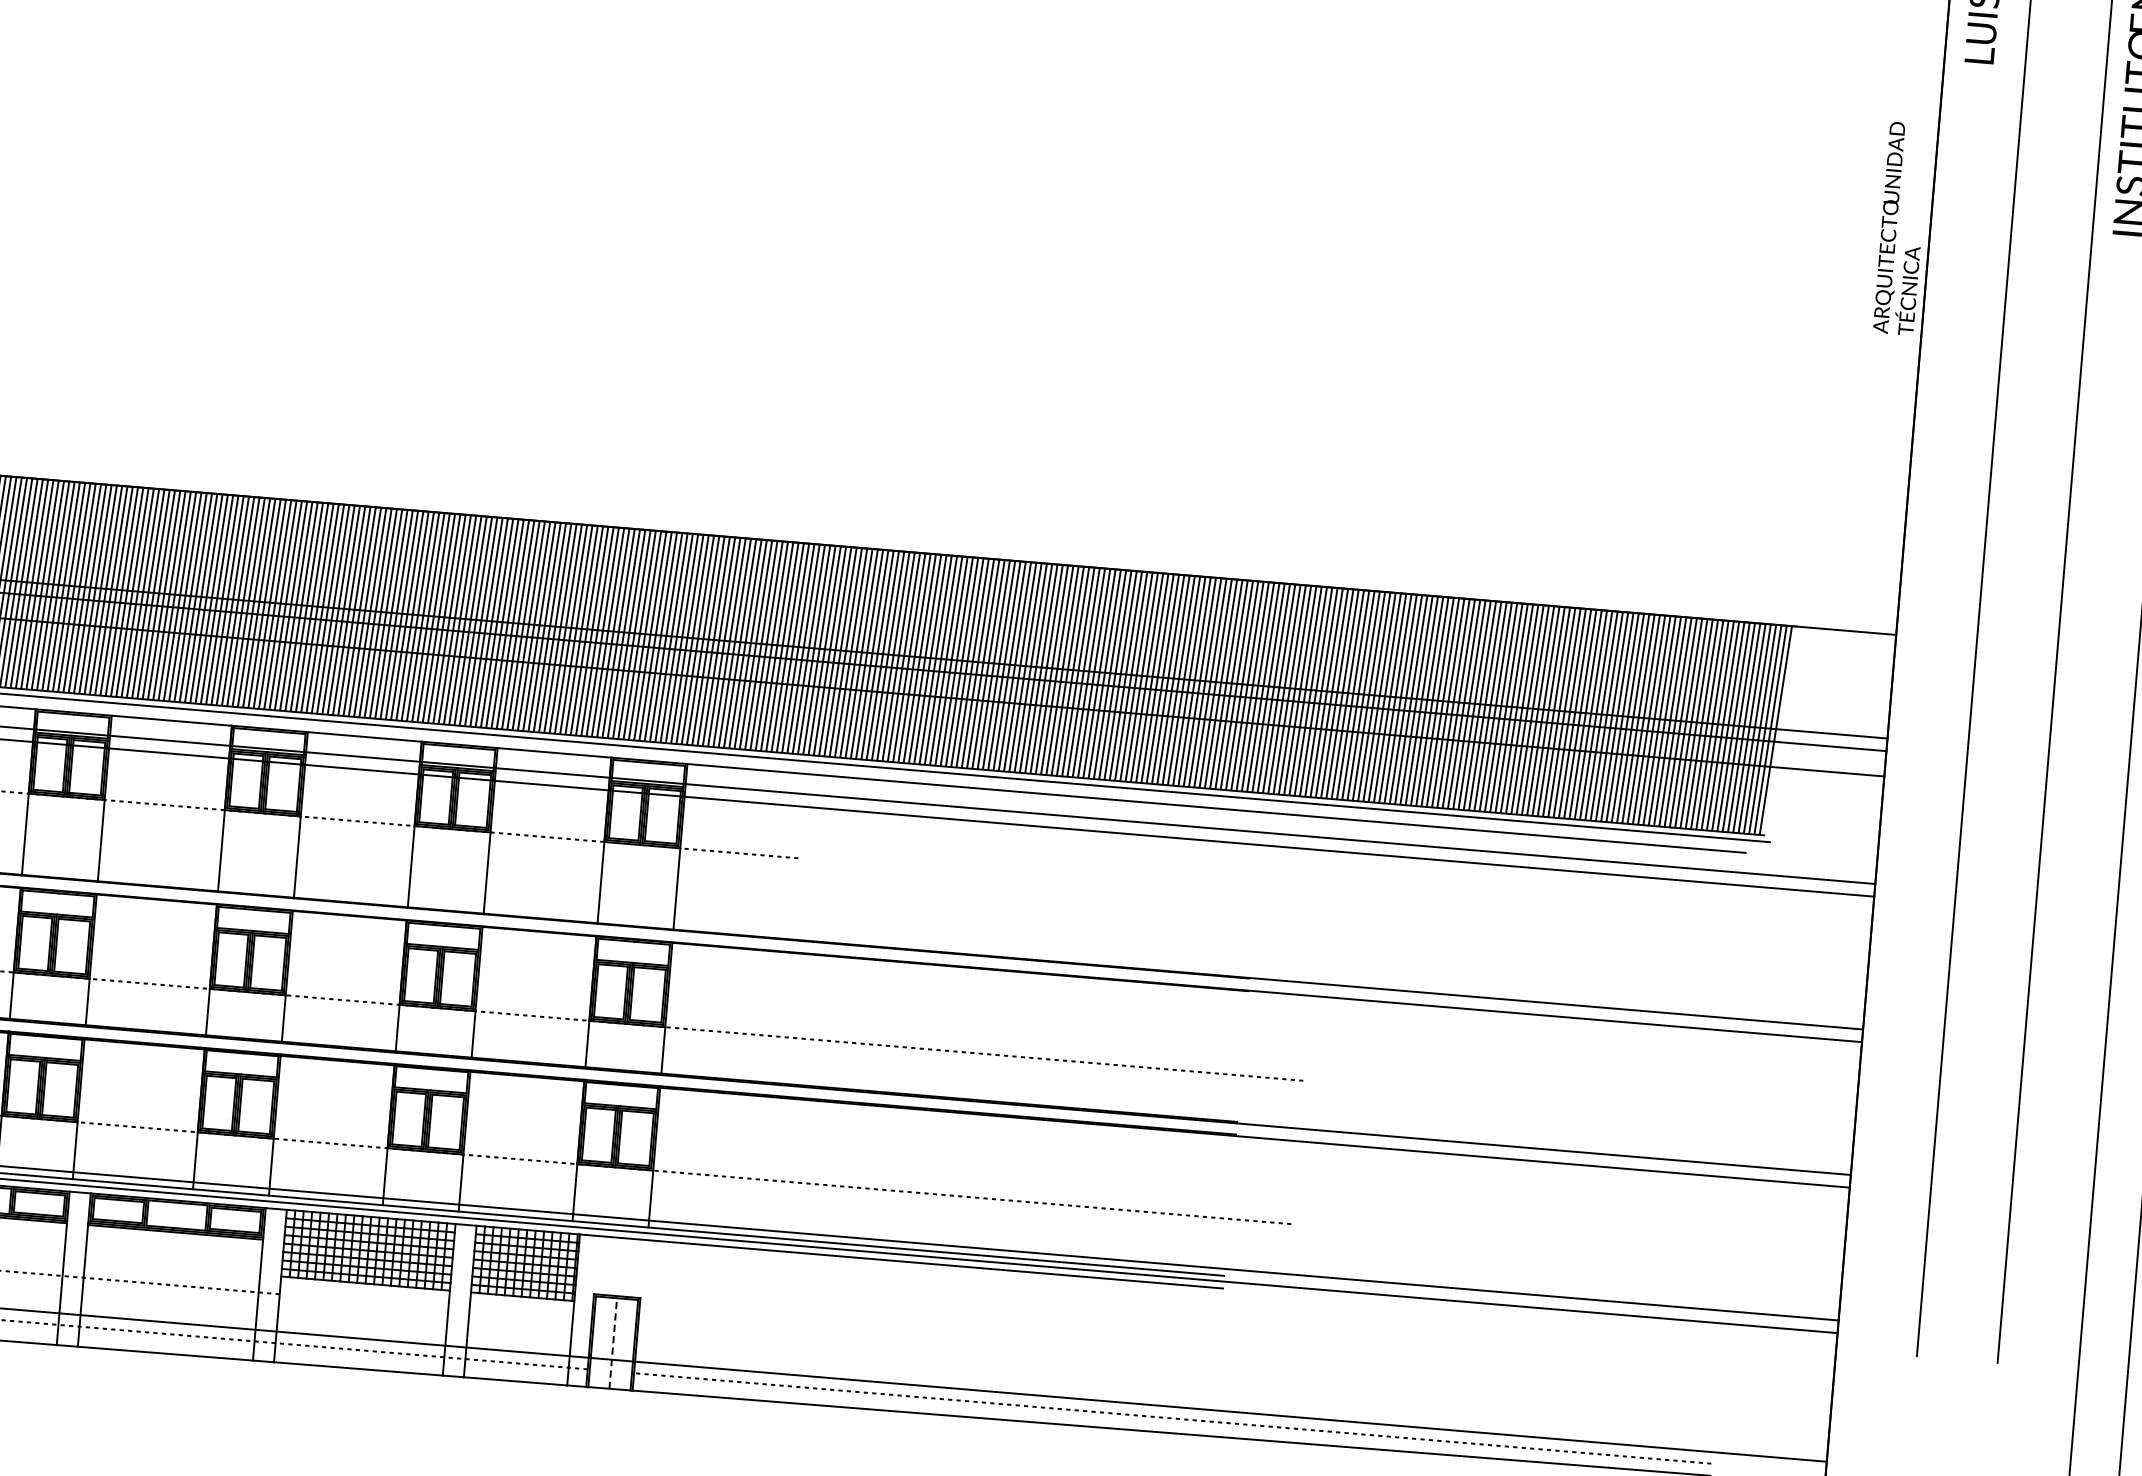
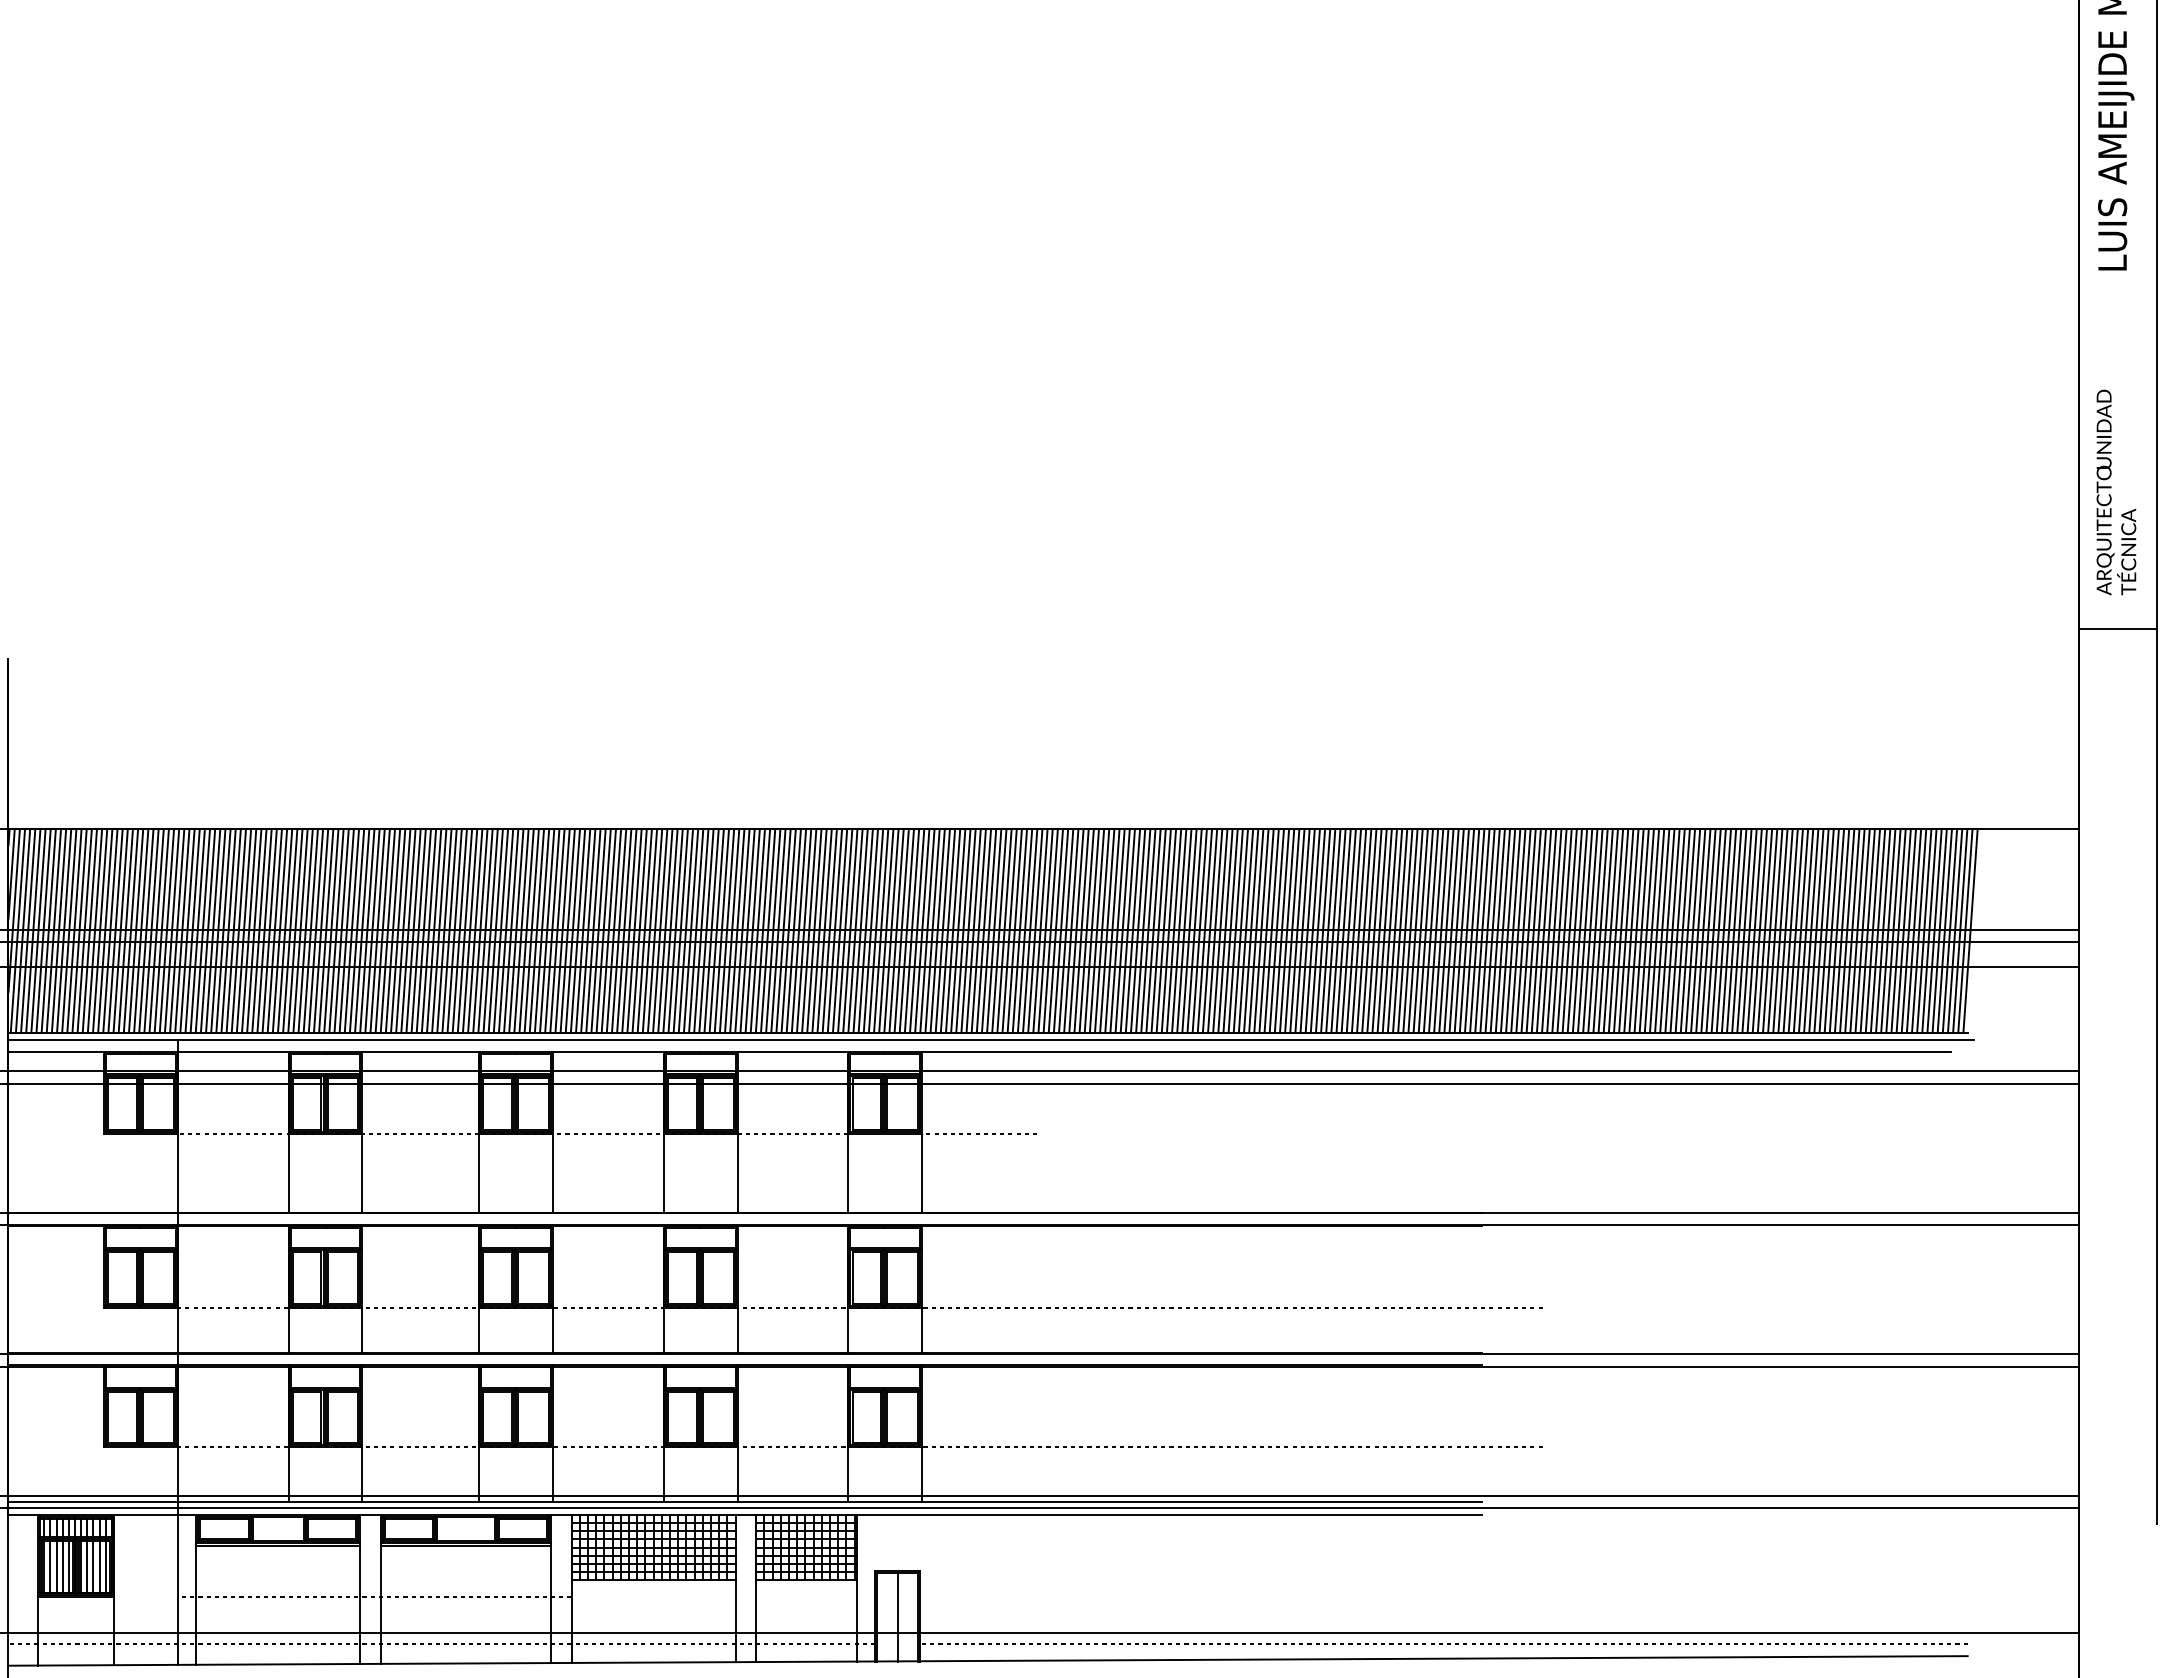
text: (1901, 228) -> (2116, 492), moved
line: (1953, 431) -> (2117, 628), added
line: (613, 1342) -> (897, 1616), dashed -> solid

